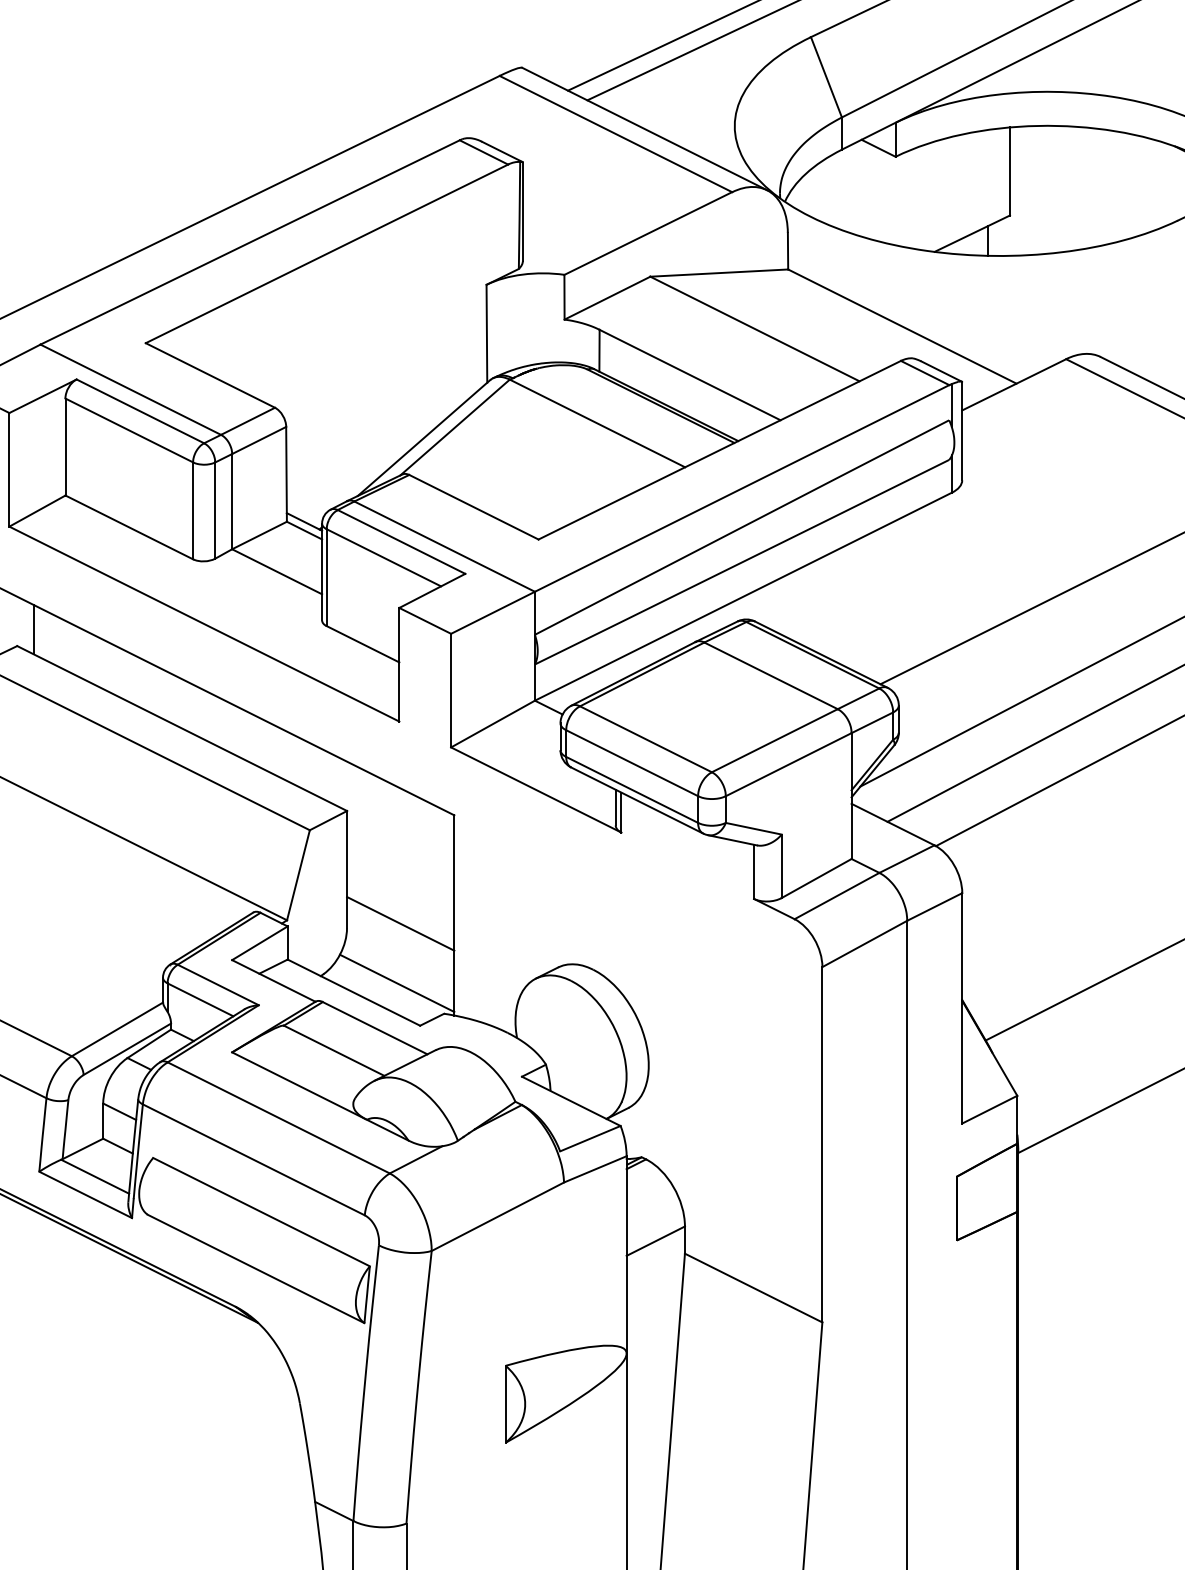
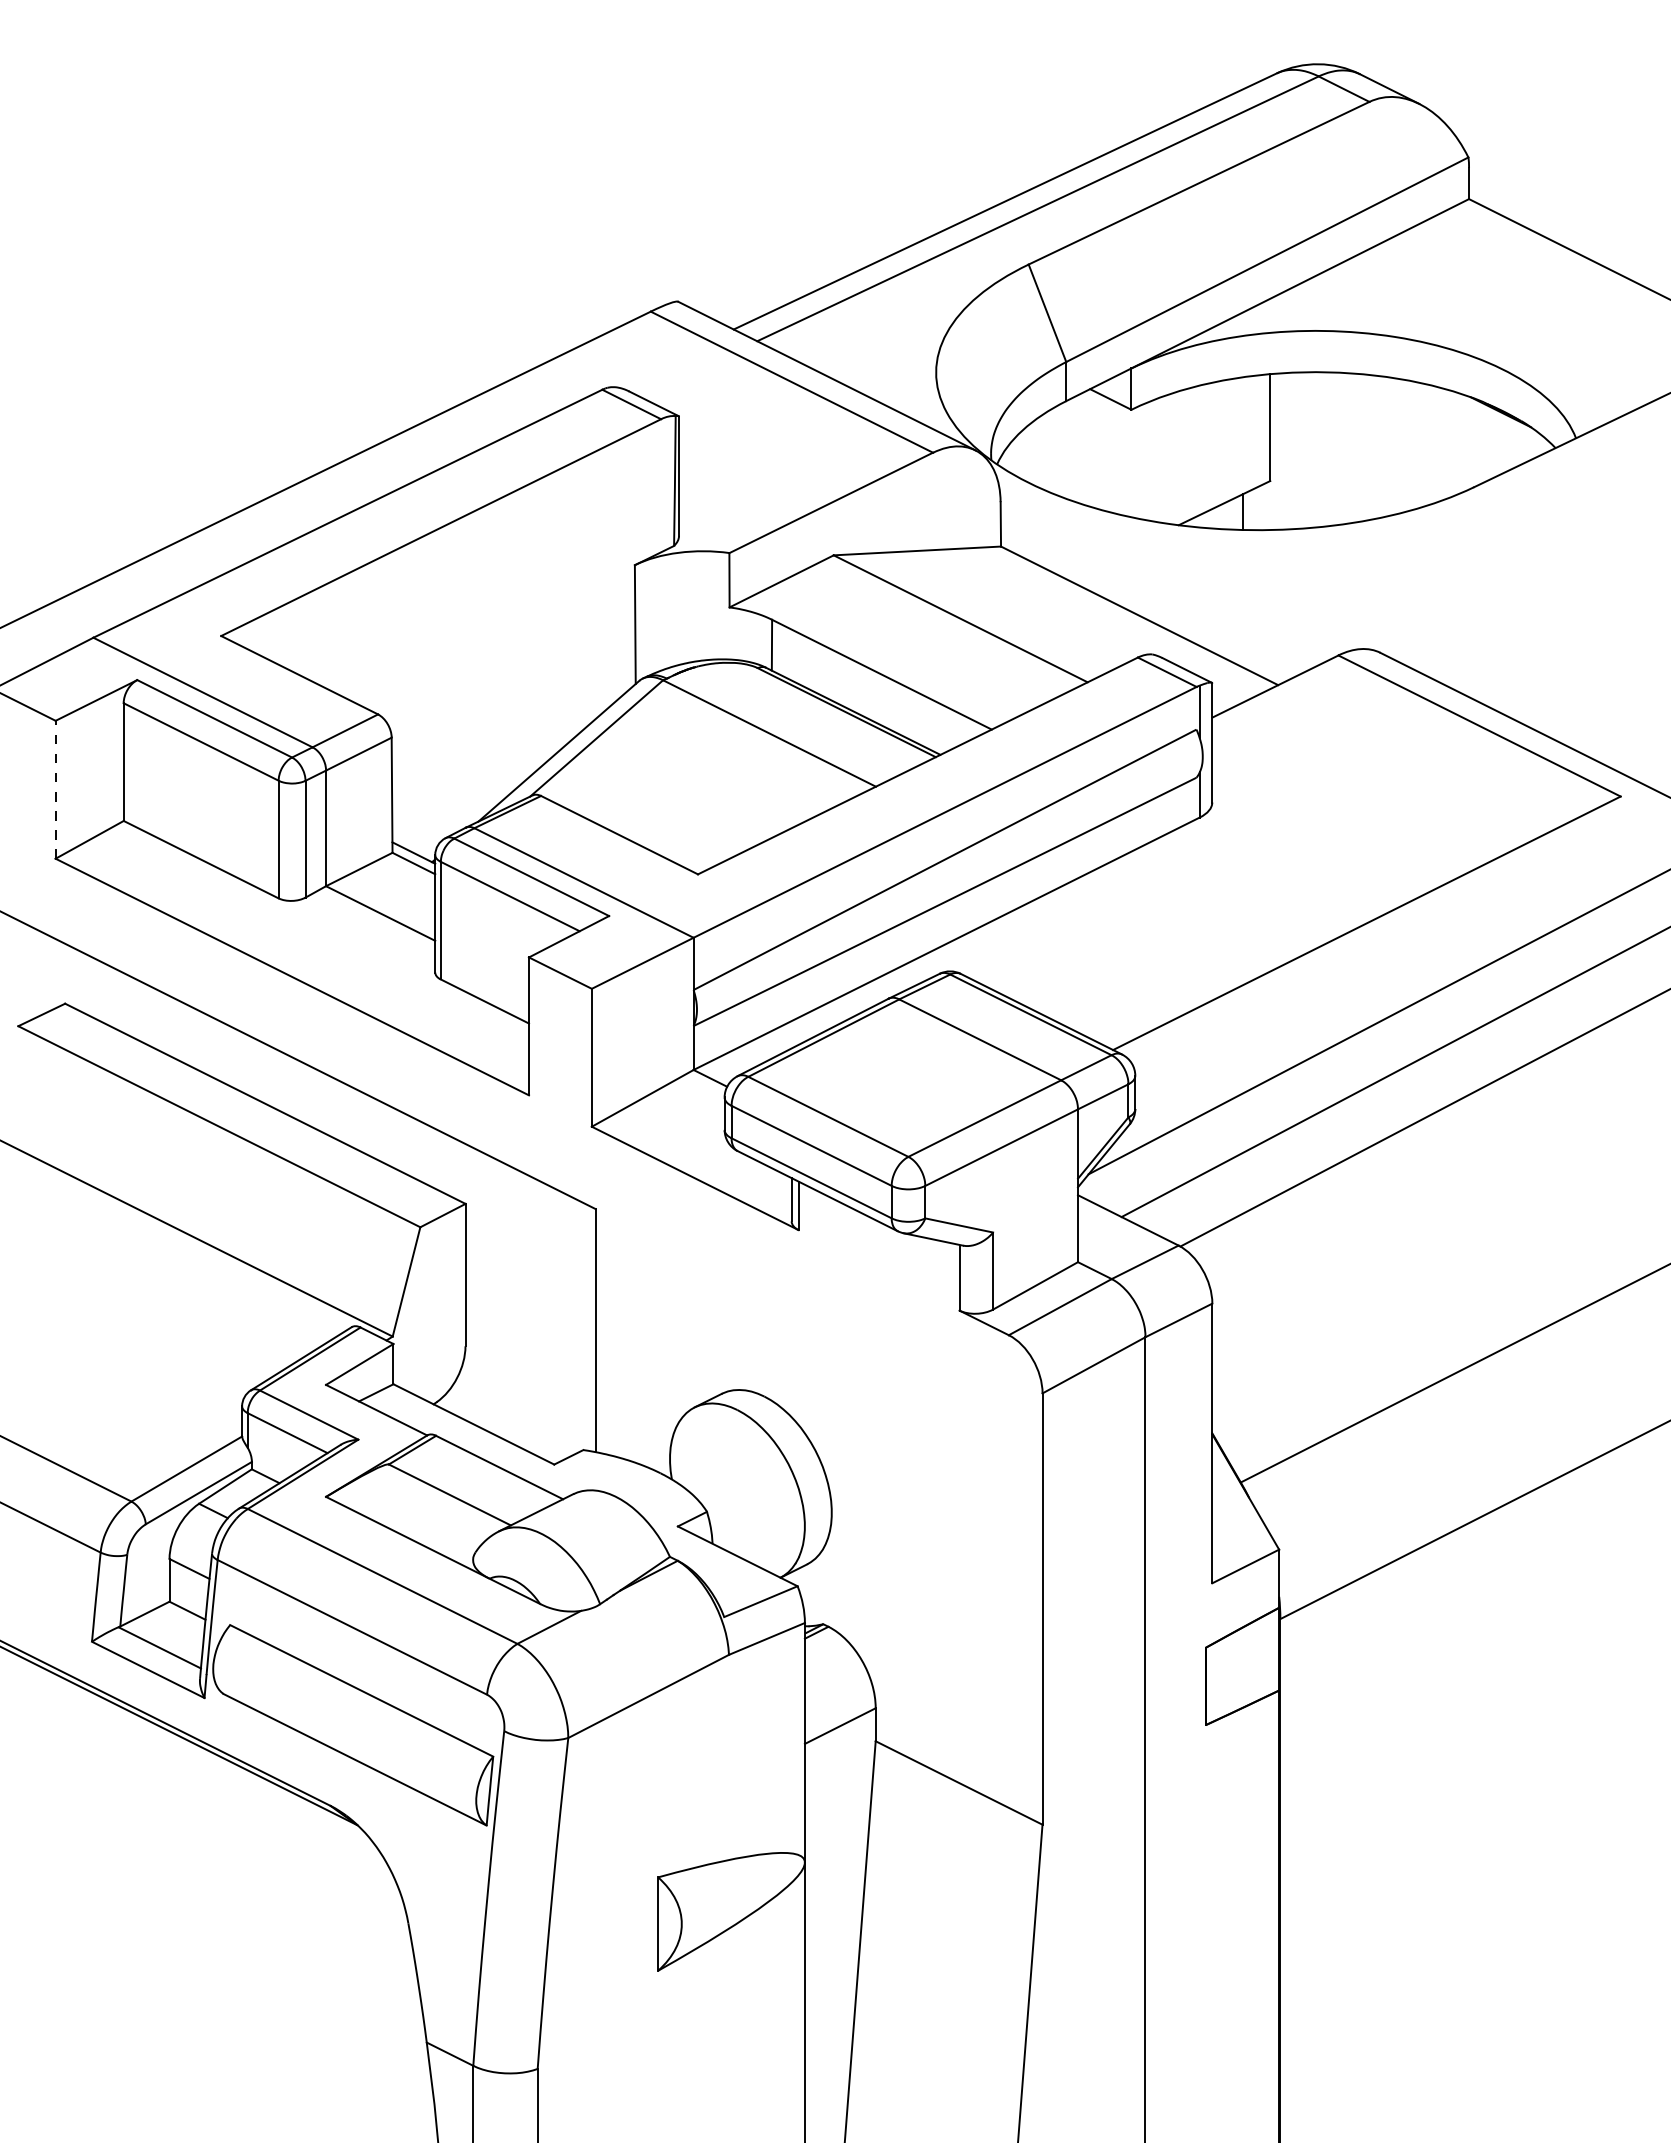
line: (9, 469) -> (55, 789), solid -> dashed
line: (33, 629) -> (84, 983), removed
line: (400, 923) -> (530, 1340), removed
line: (397, 982) -> (526, 1412), removed

